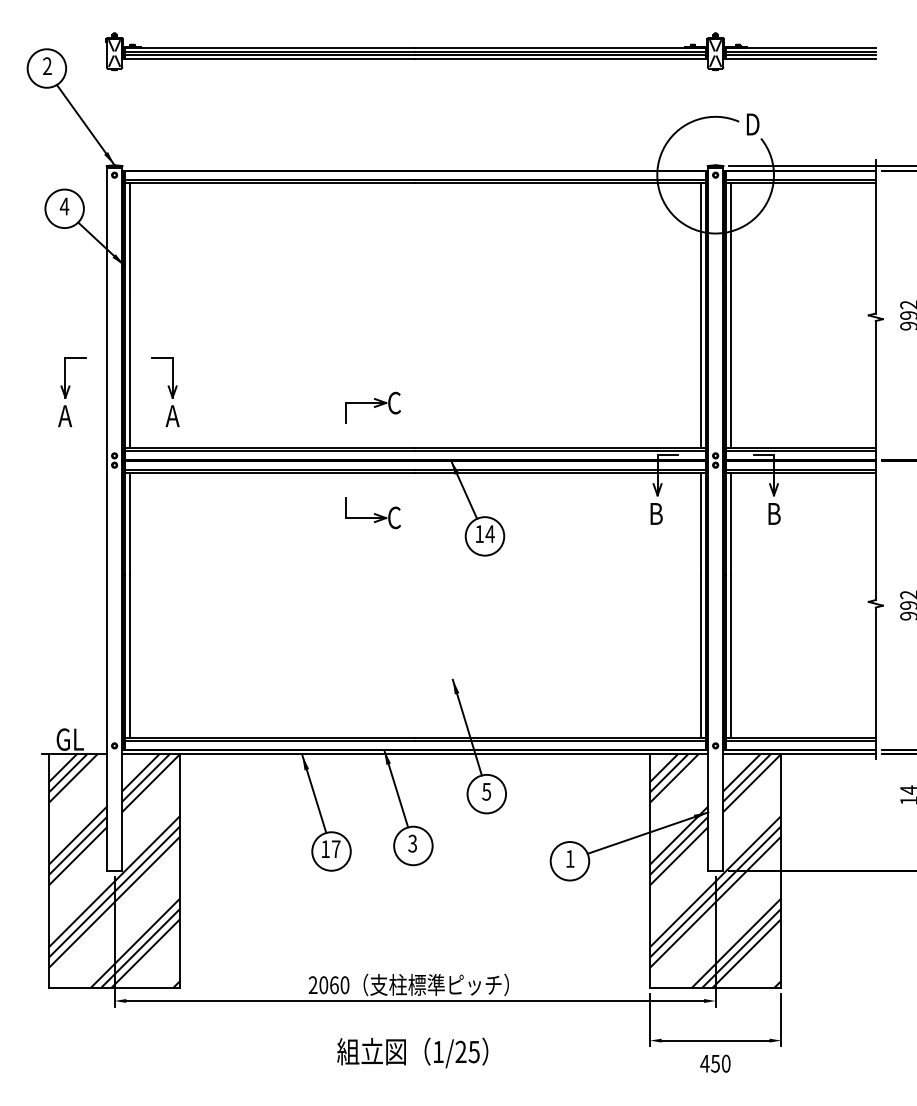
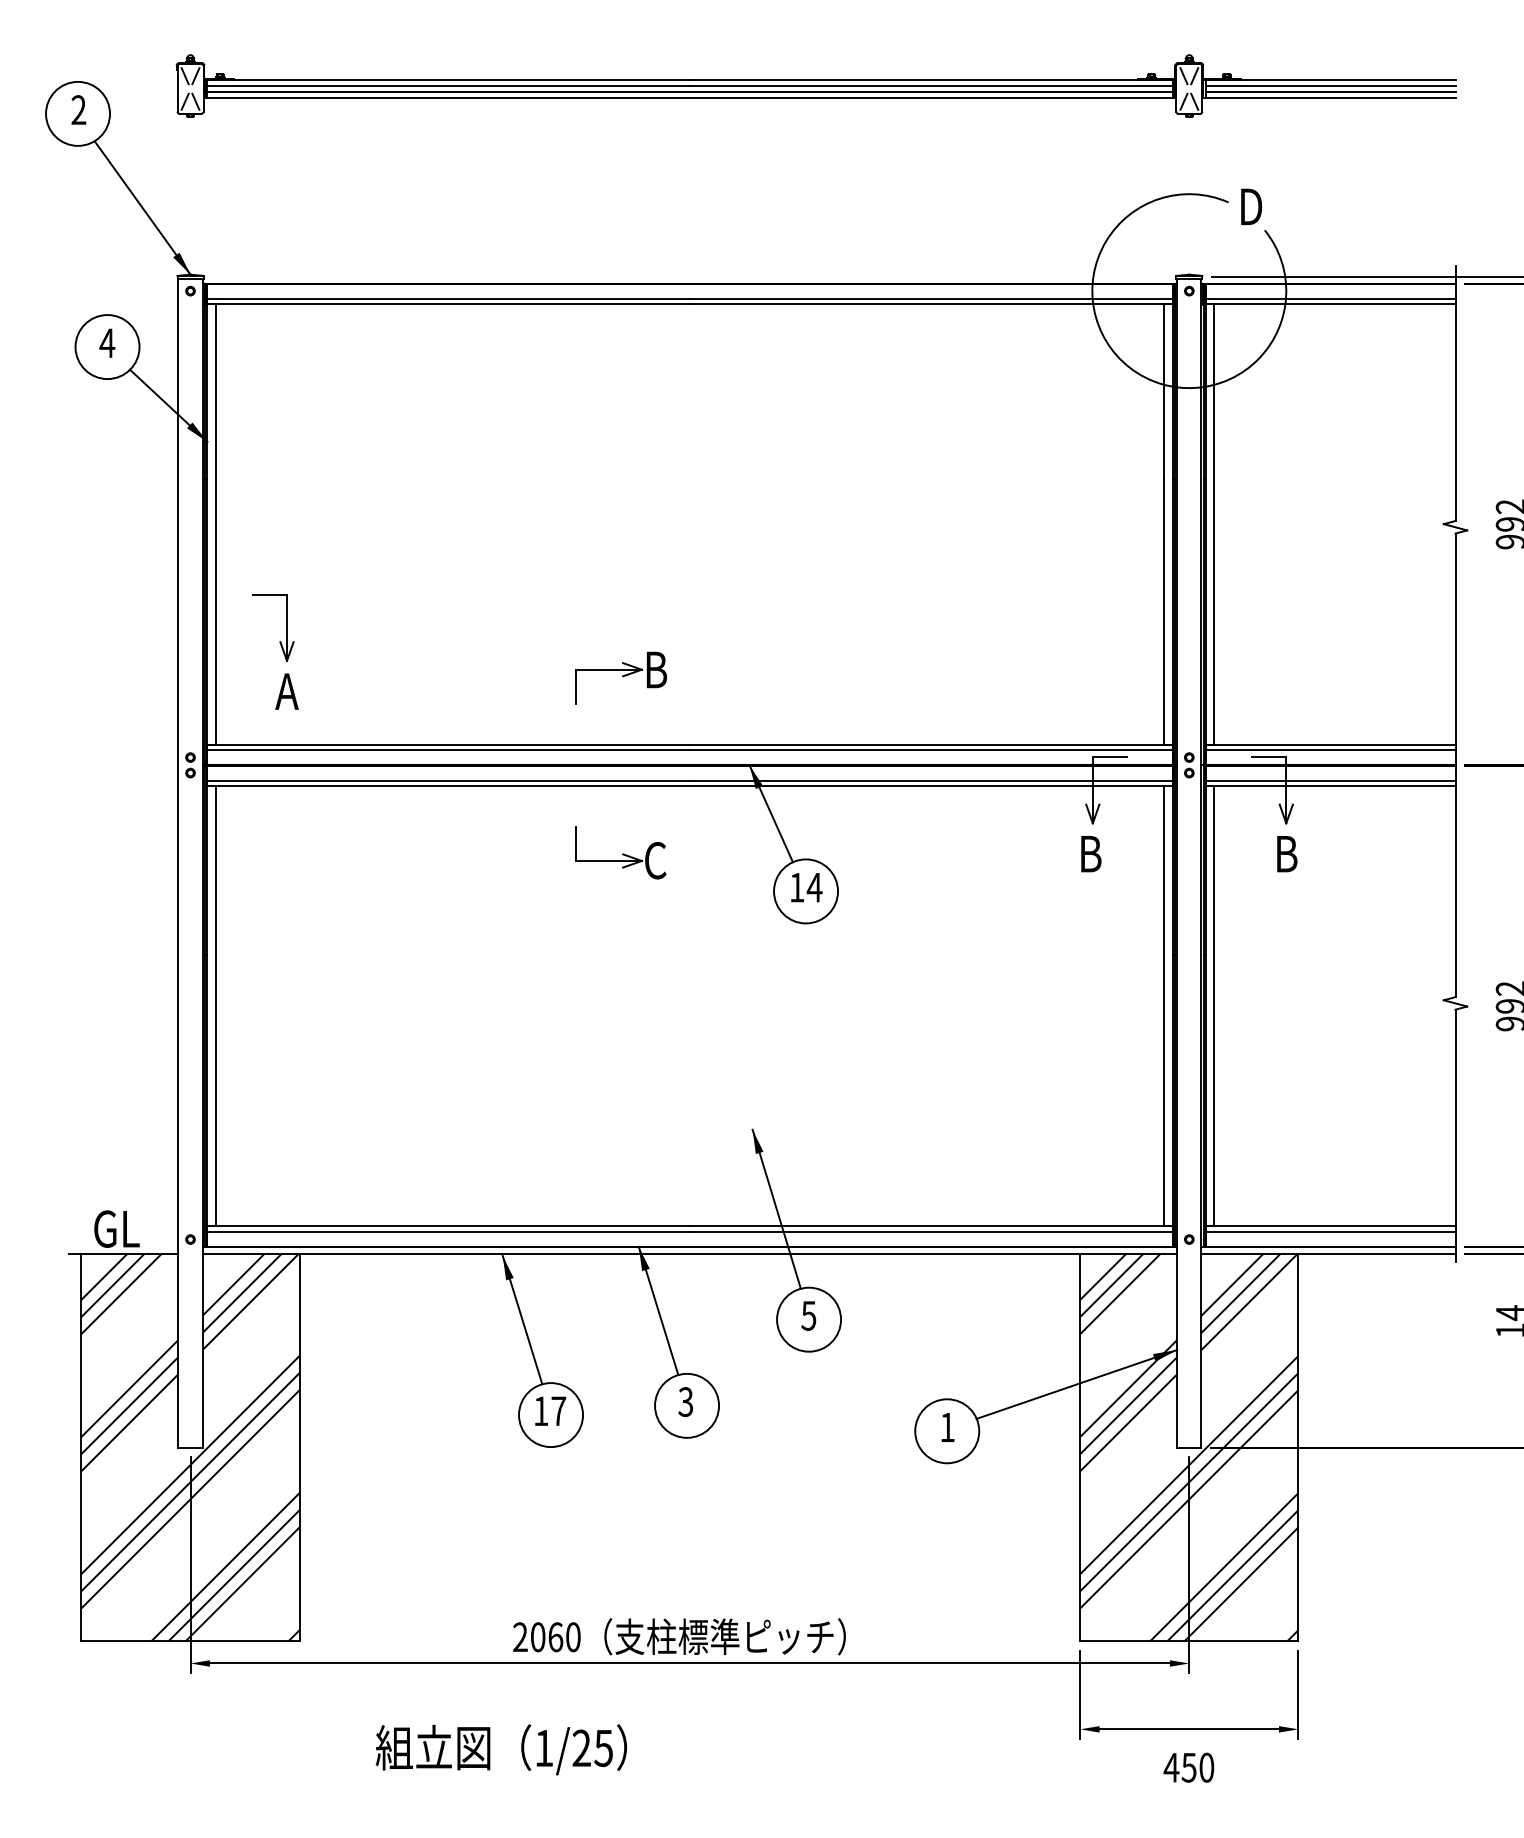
part: (72, 392) -> (120, 652), removed
text: (394, 402) -> (655, 668), C -> B
text: (412, 1052) -> (501, 1749), moved

